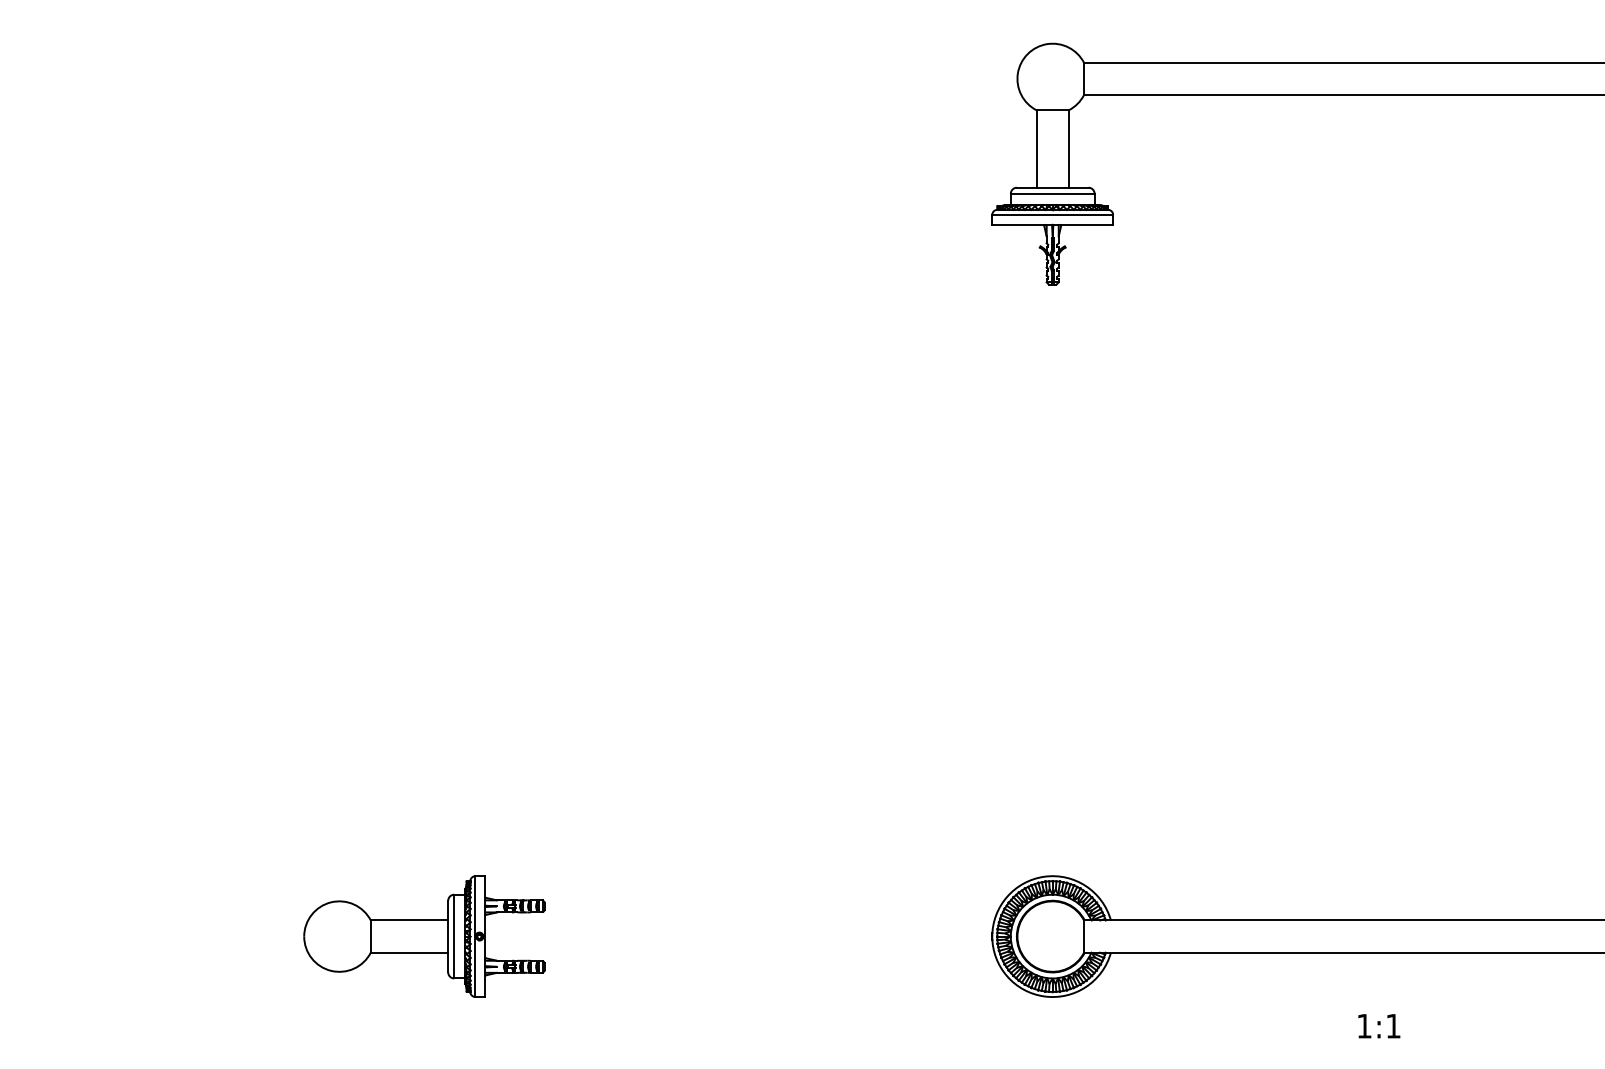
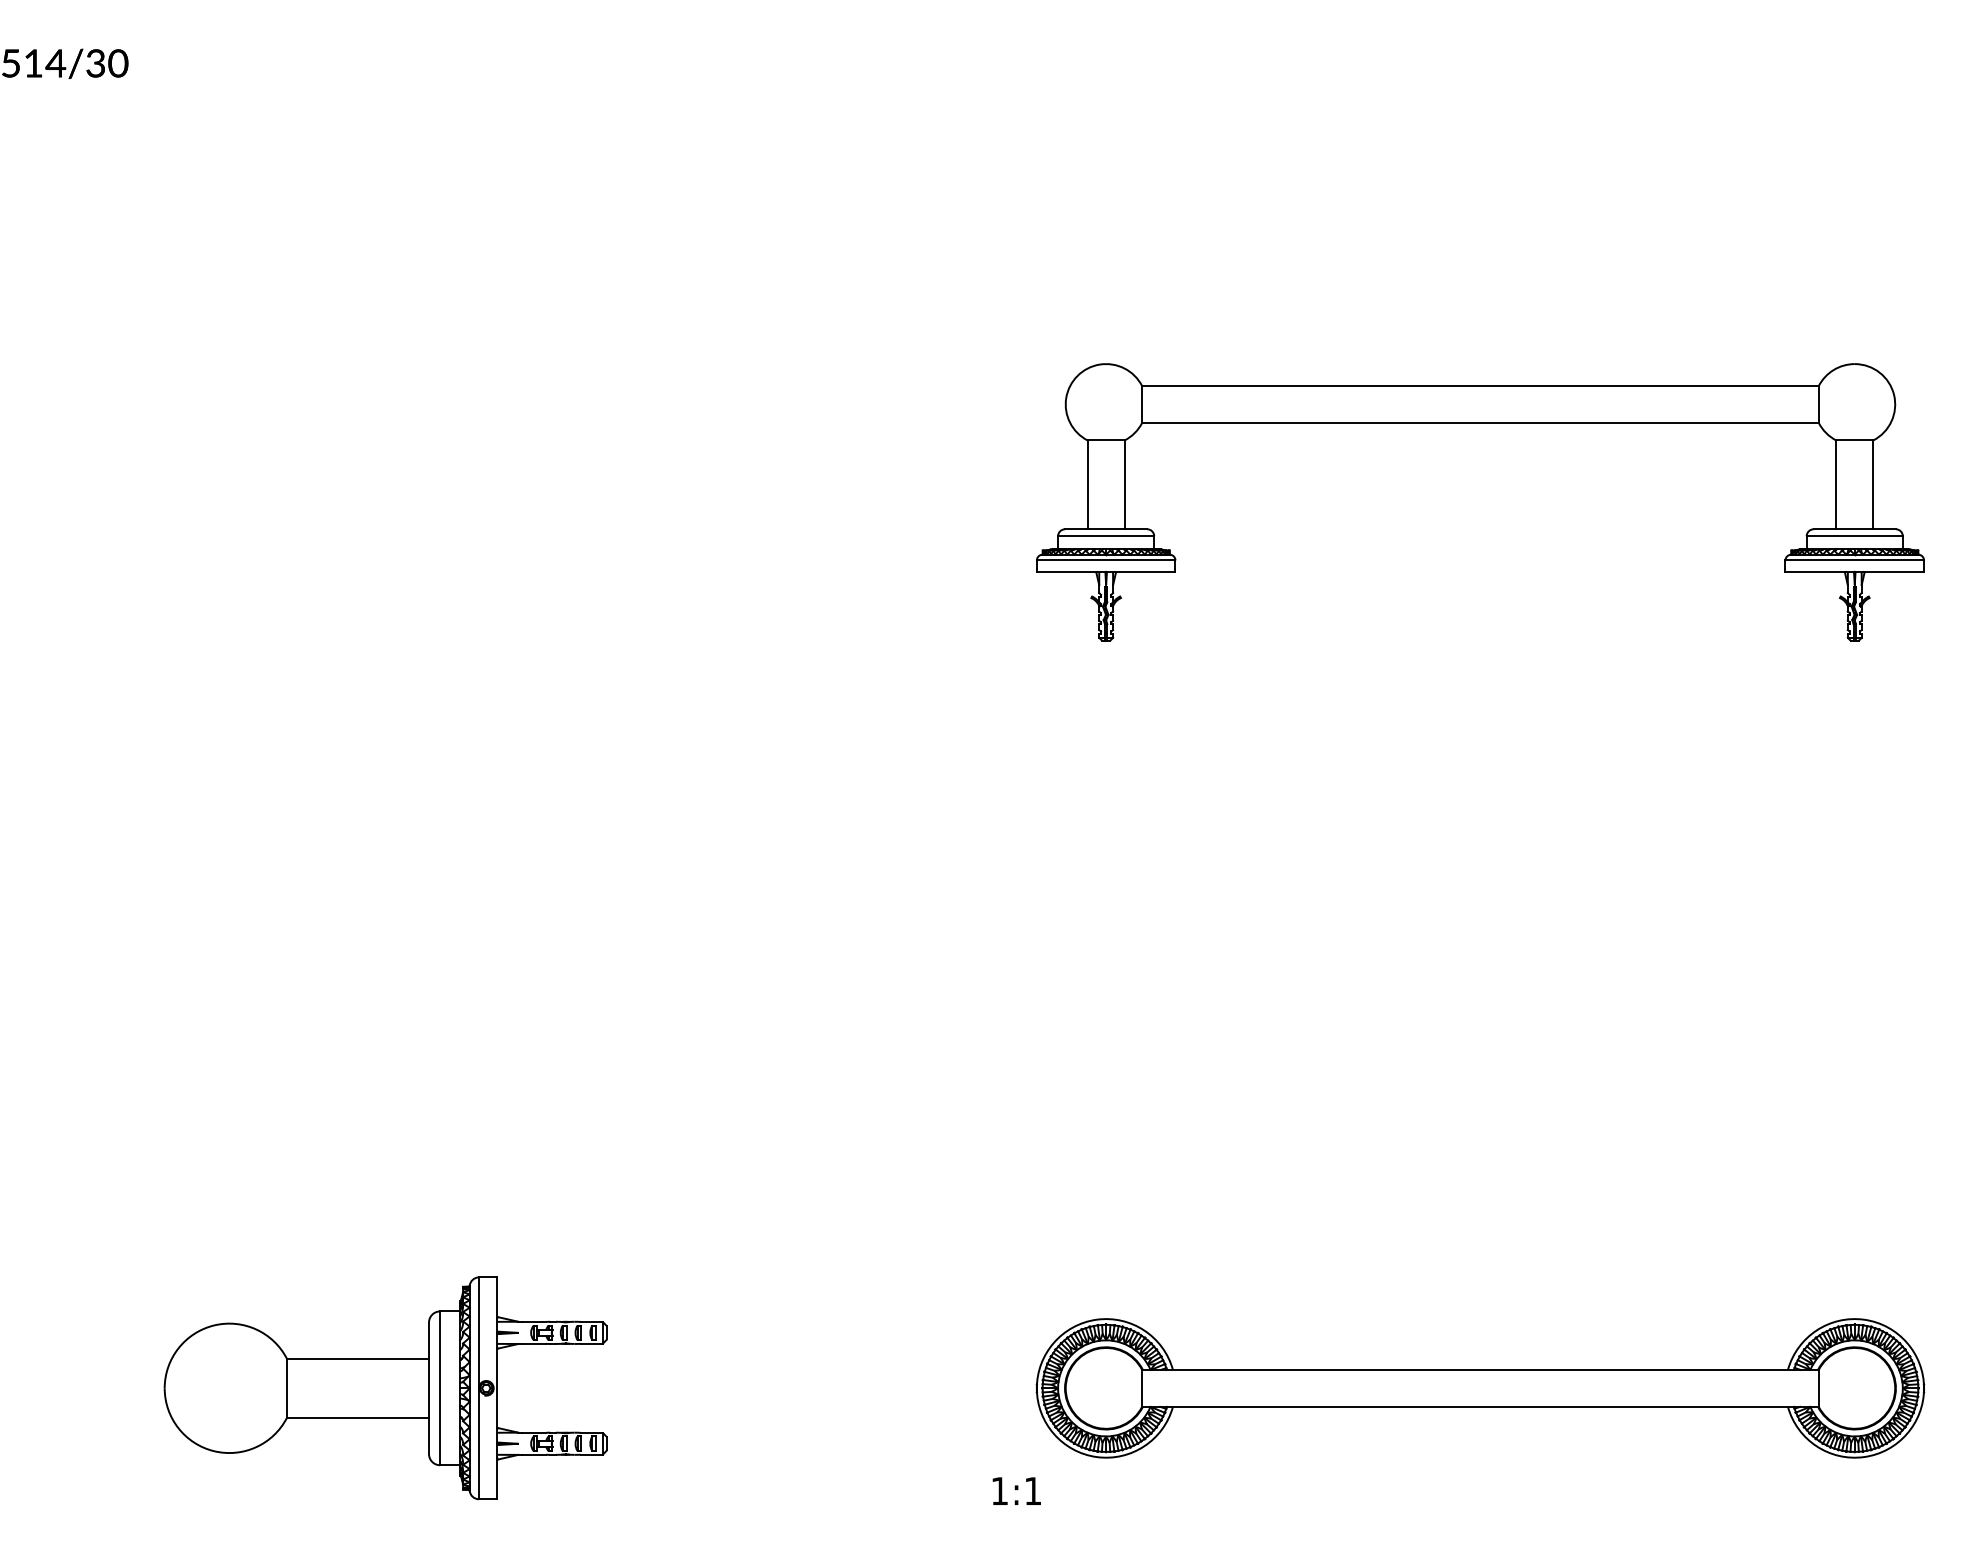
part: (424, 936) -> (385, 1388), size x1.6
text: (1379, 1025) -> (1016, 1490), moved

